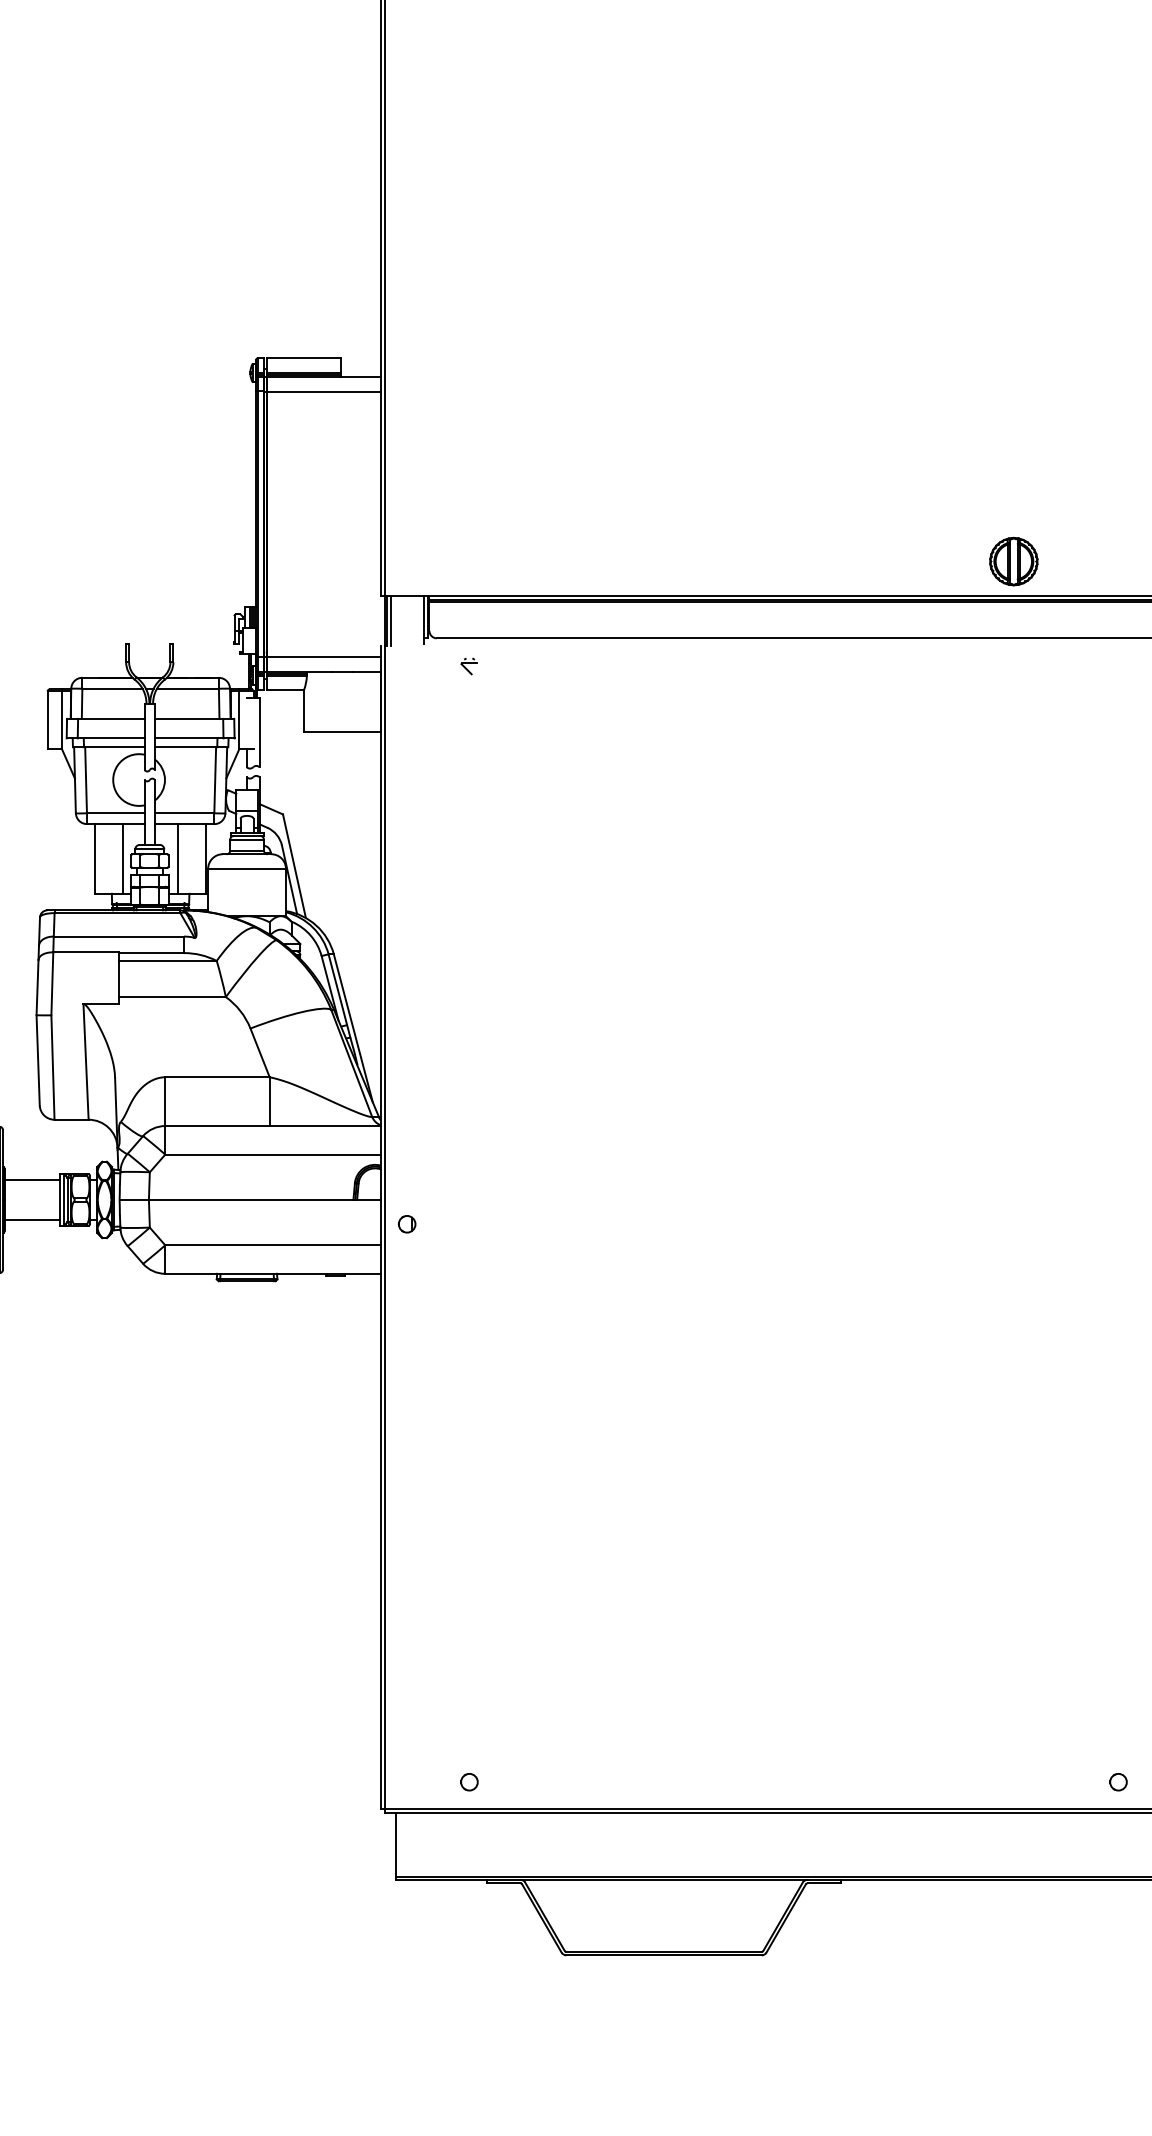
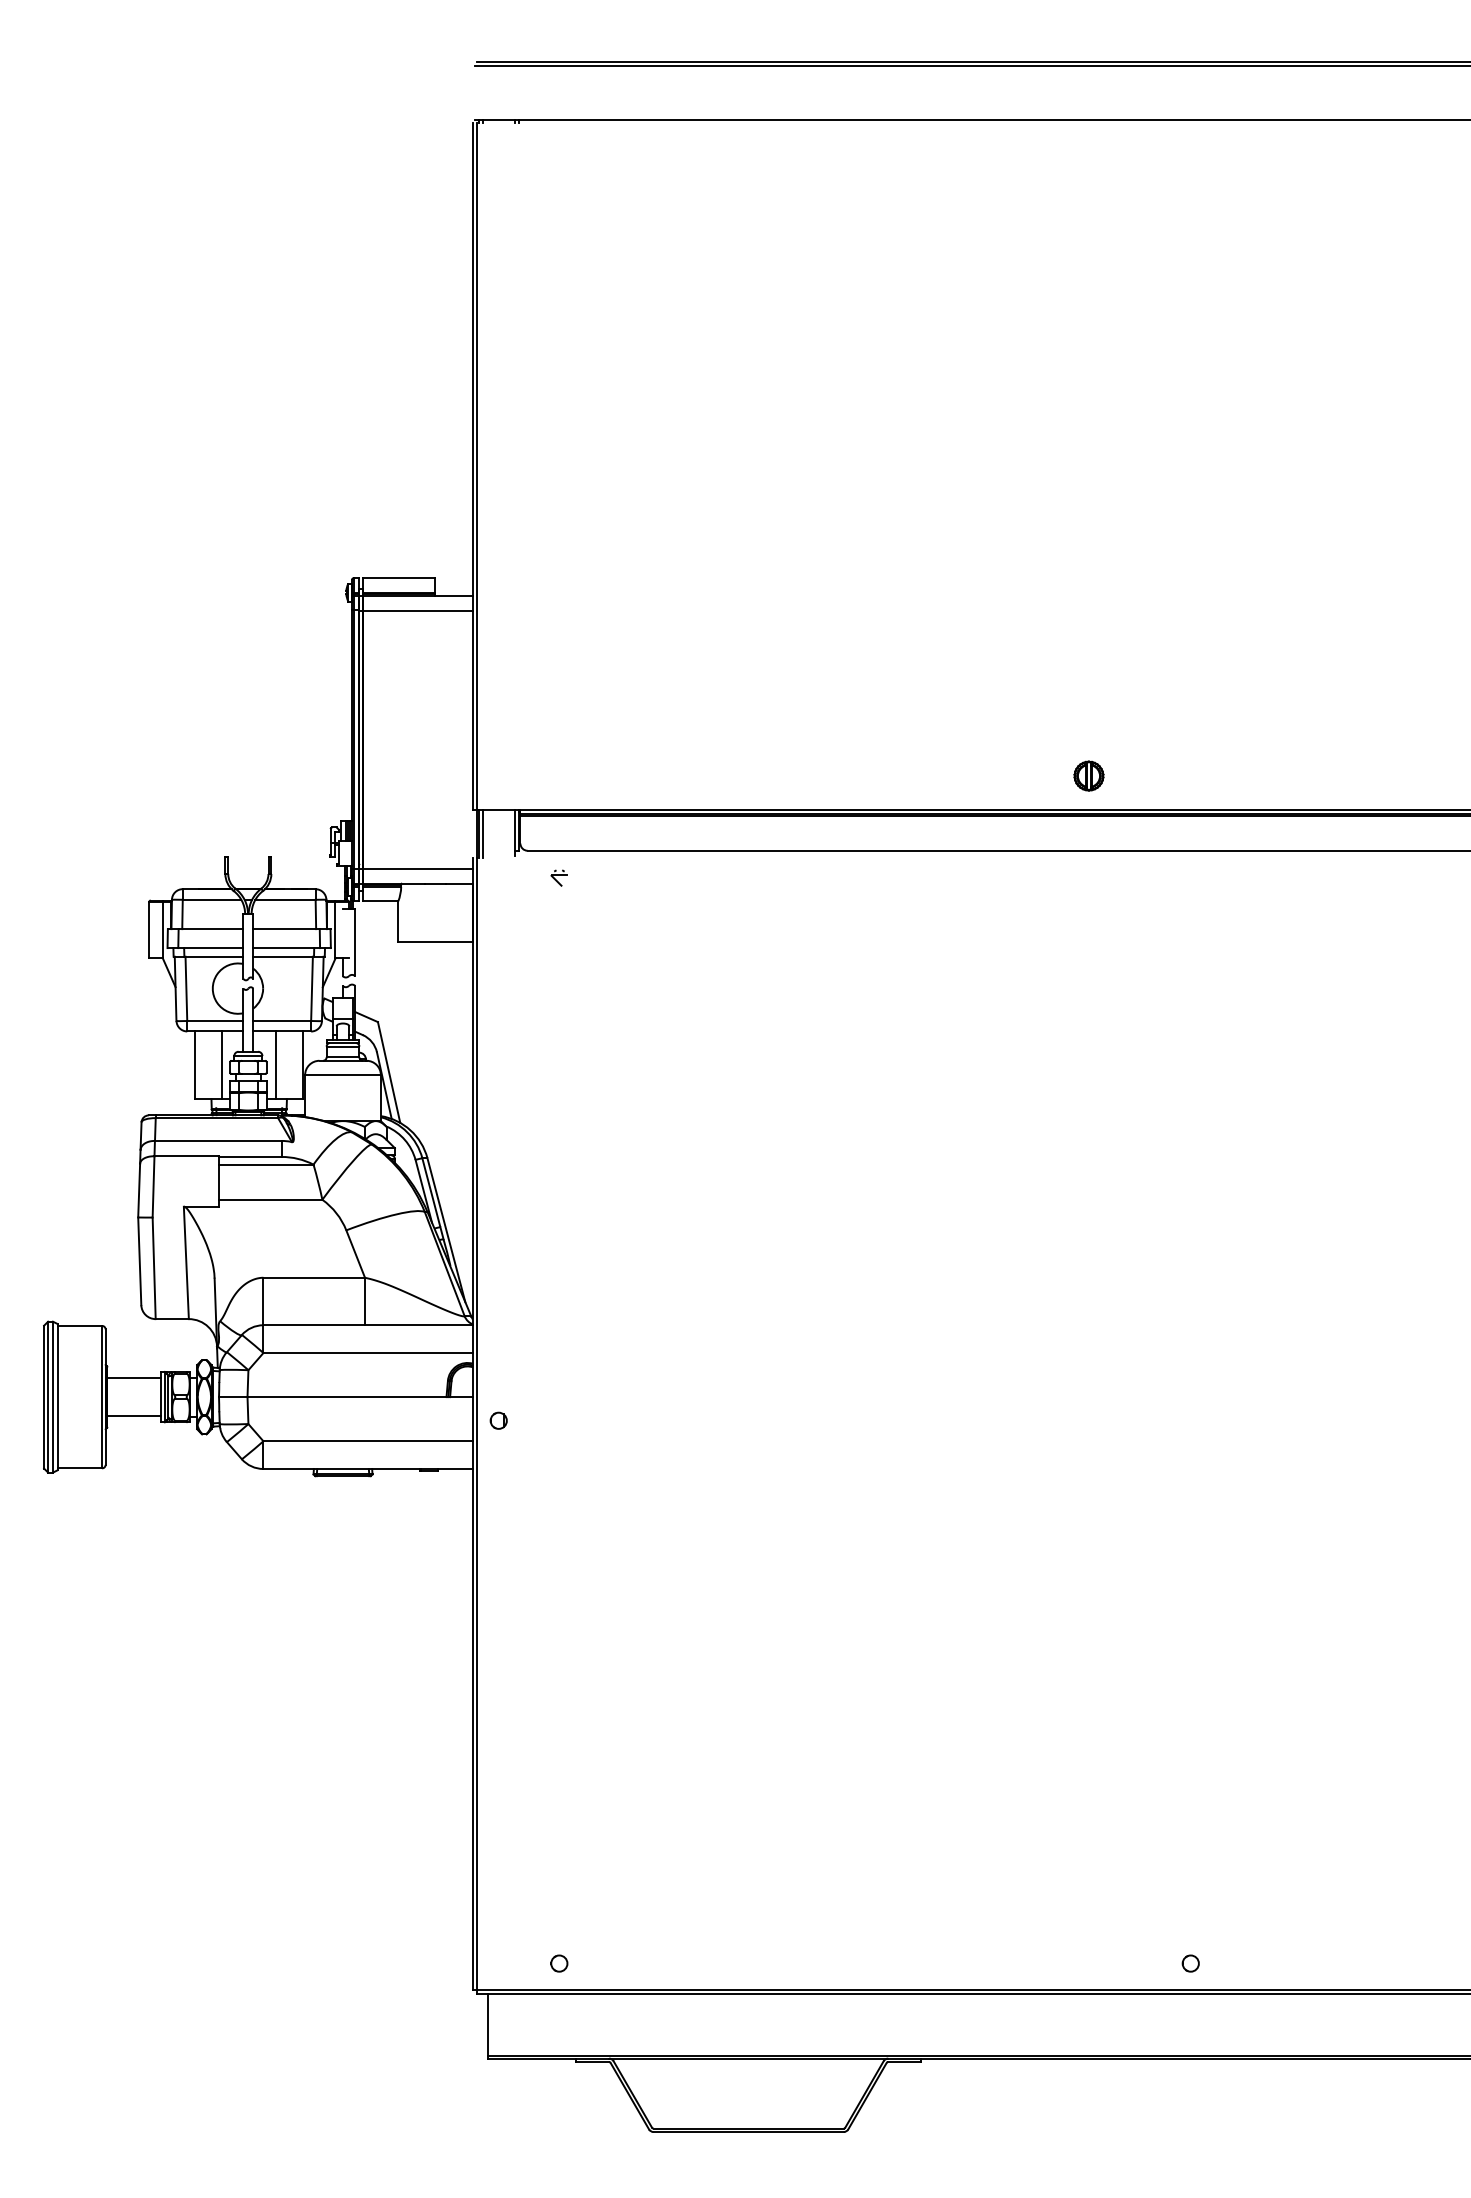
part: (1013, 560) -> (1088, 775), size x0.62

